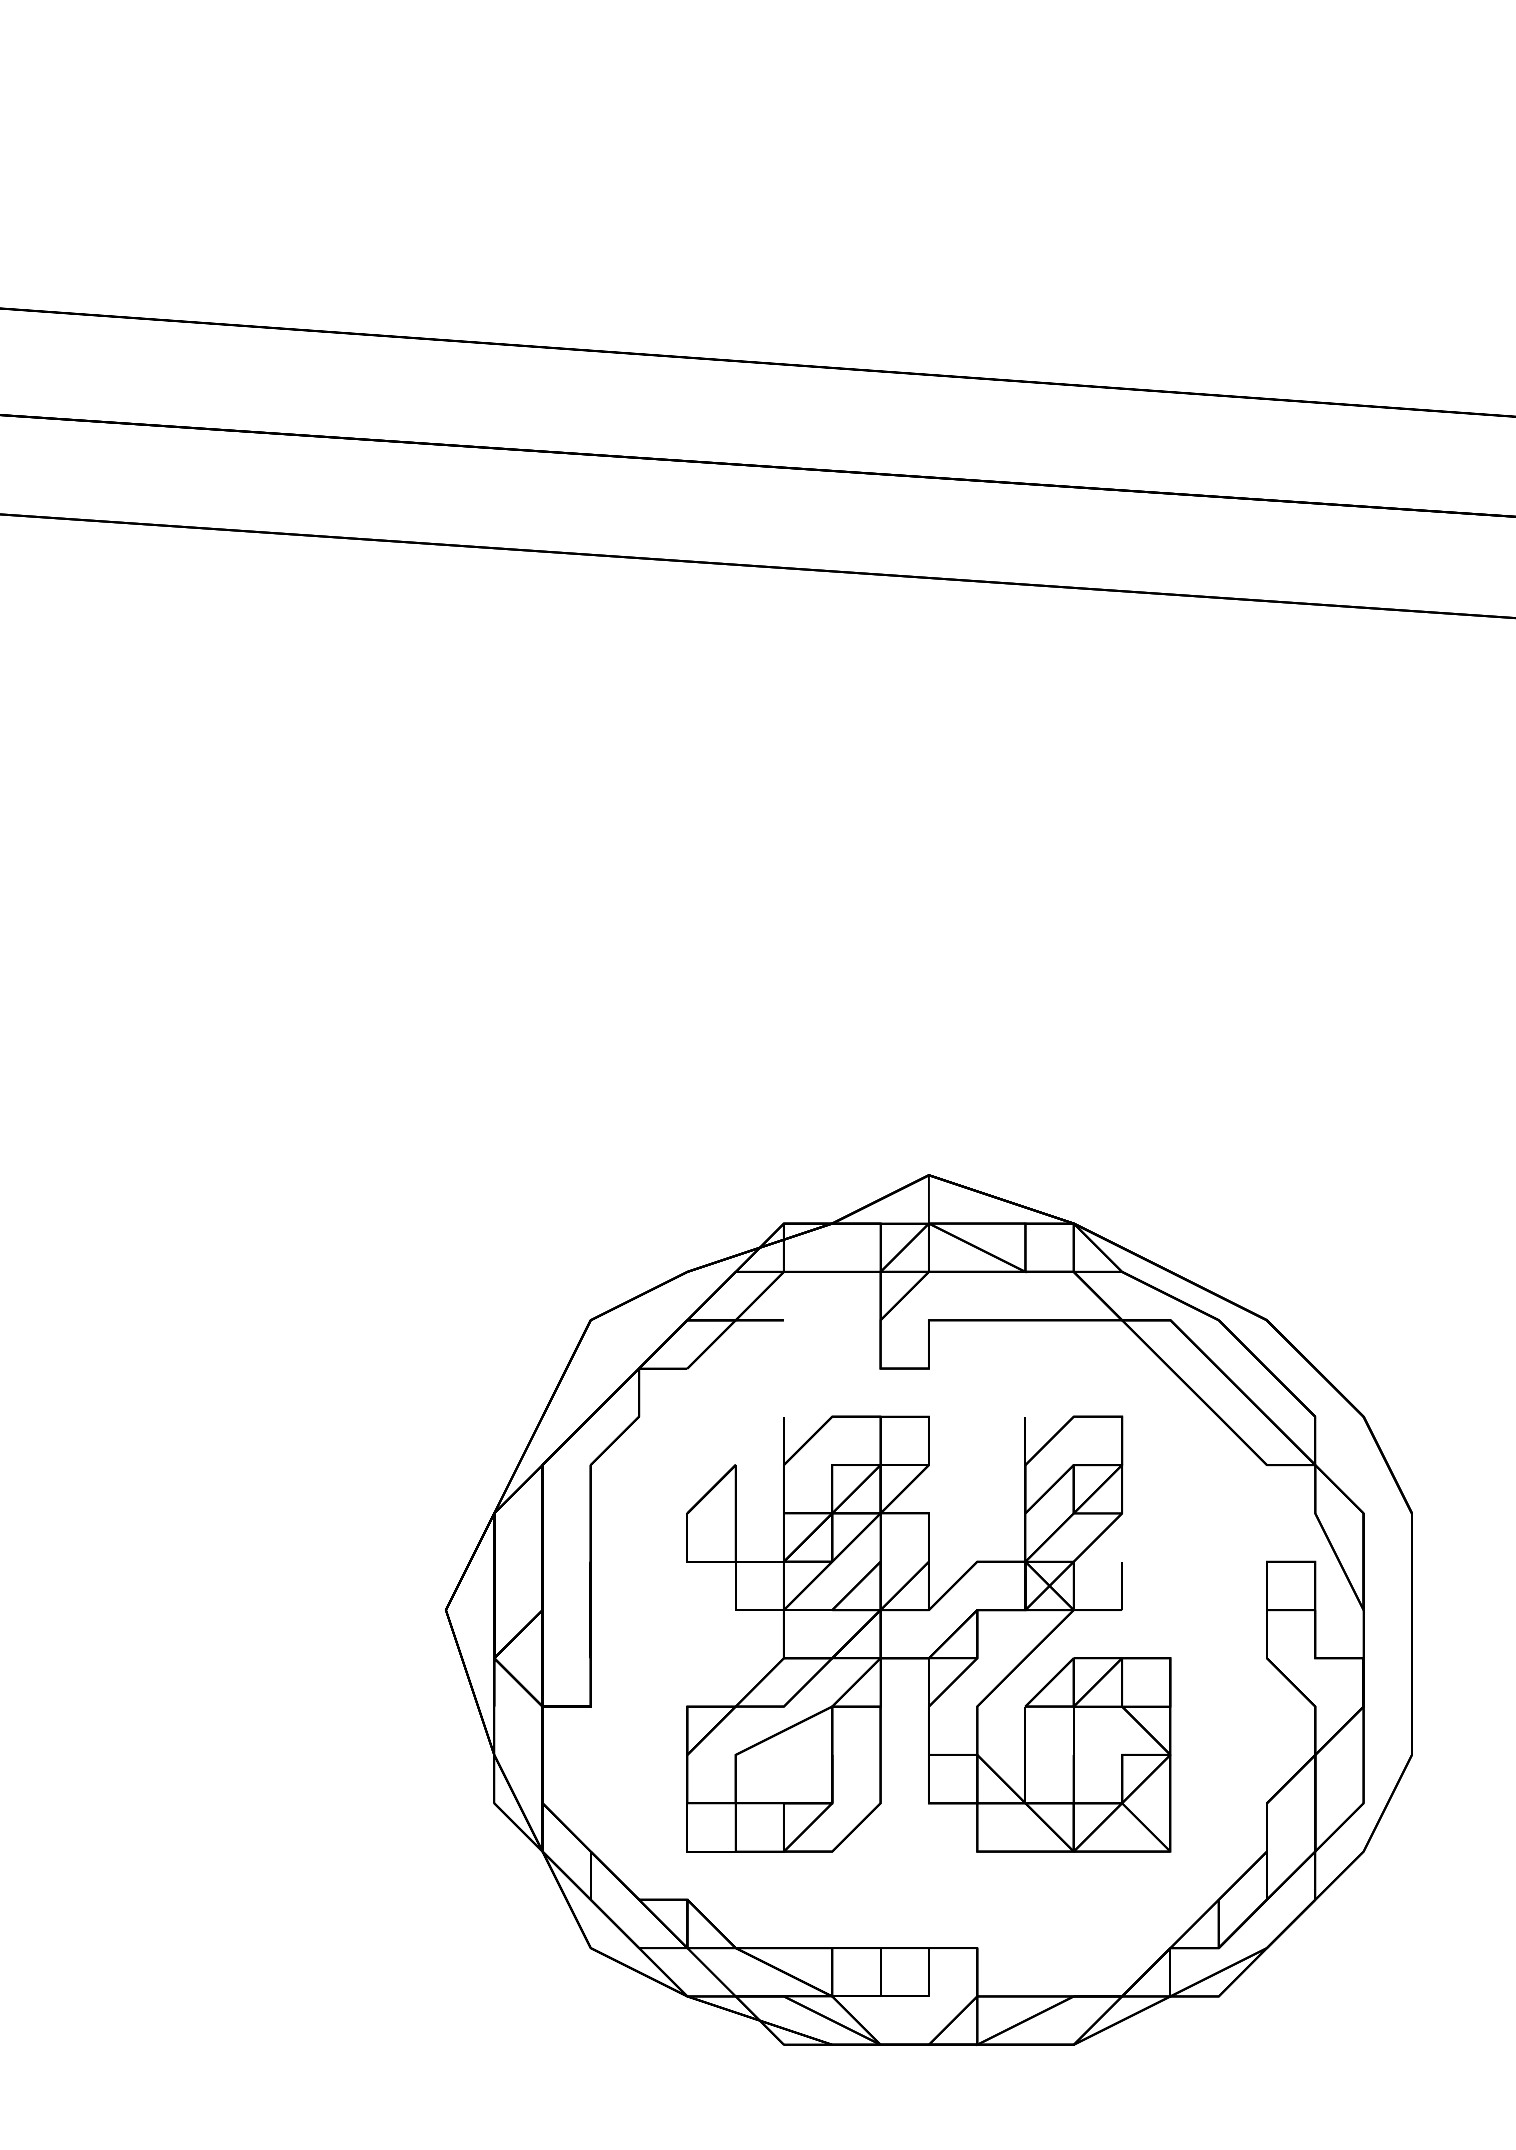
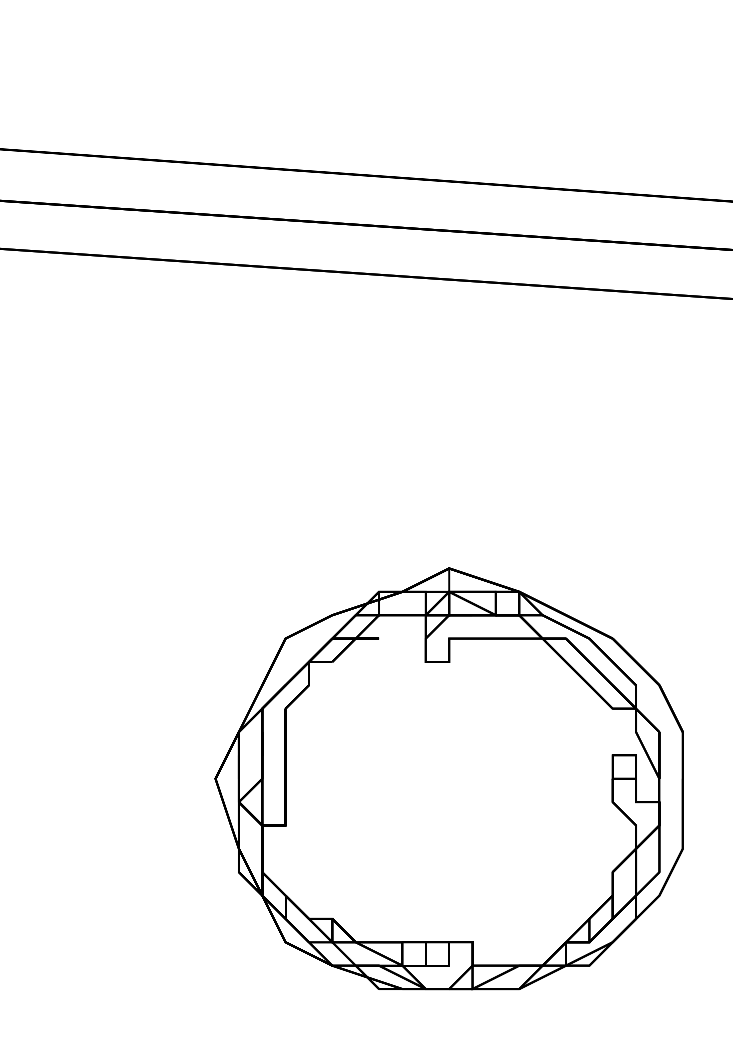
part: (927, 1634) -> (448, 790), removed

